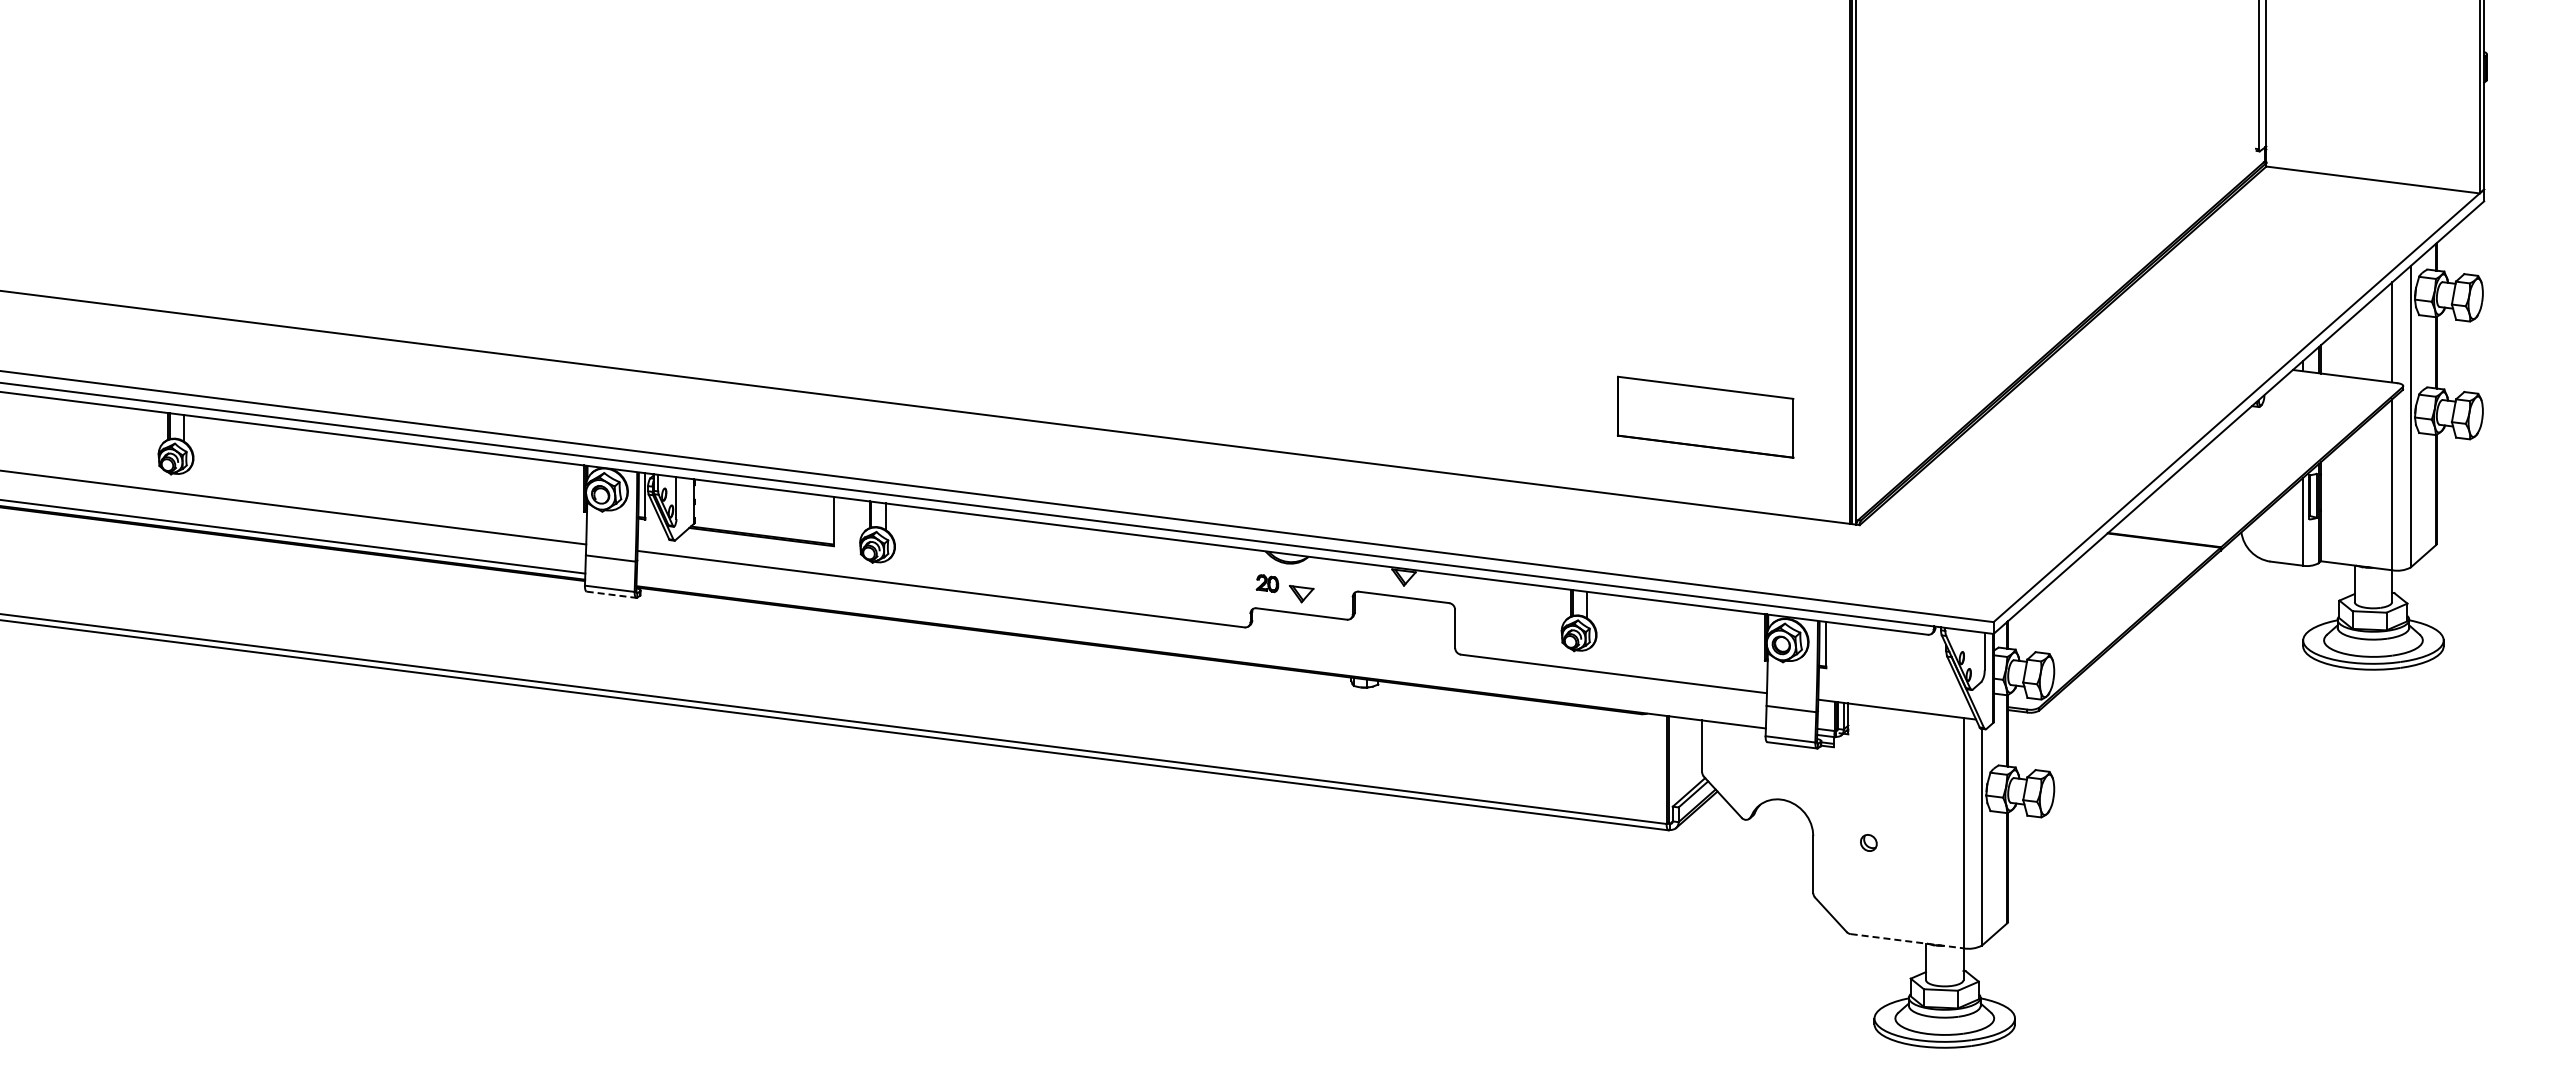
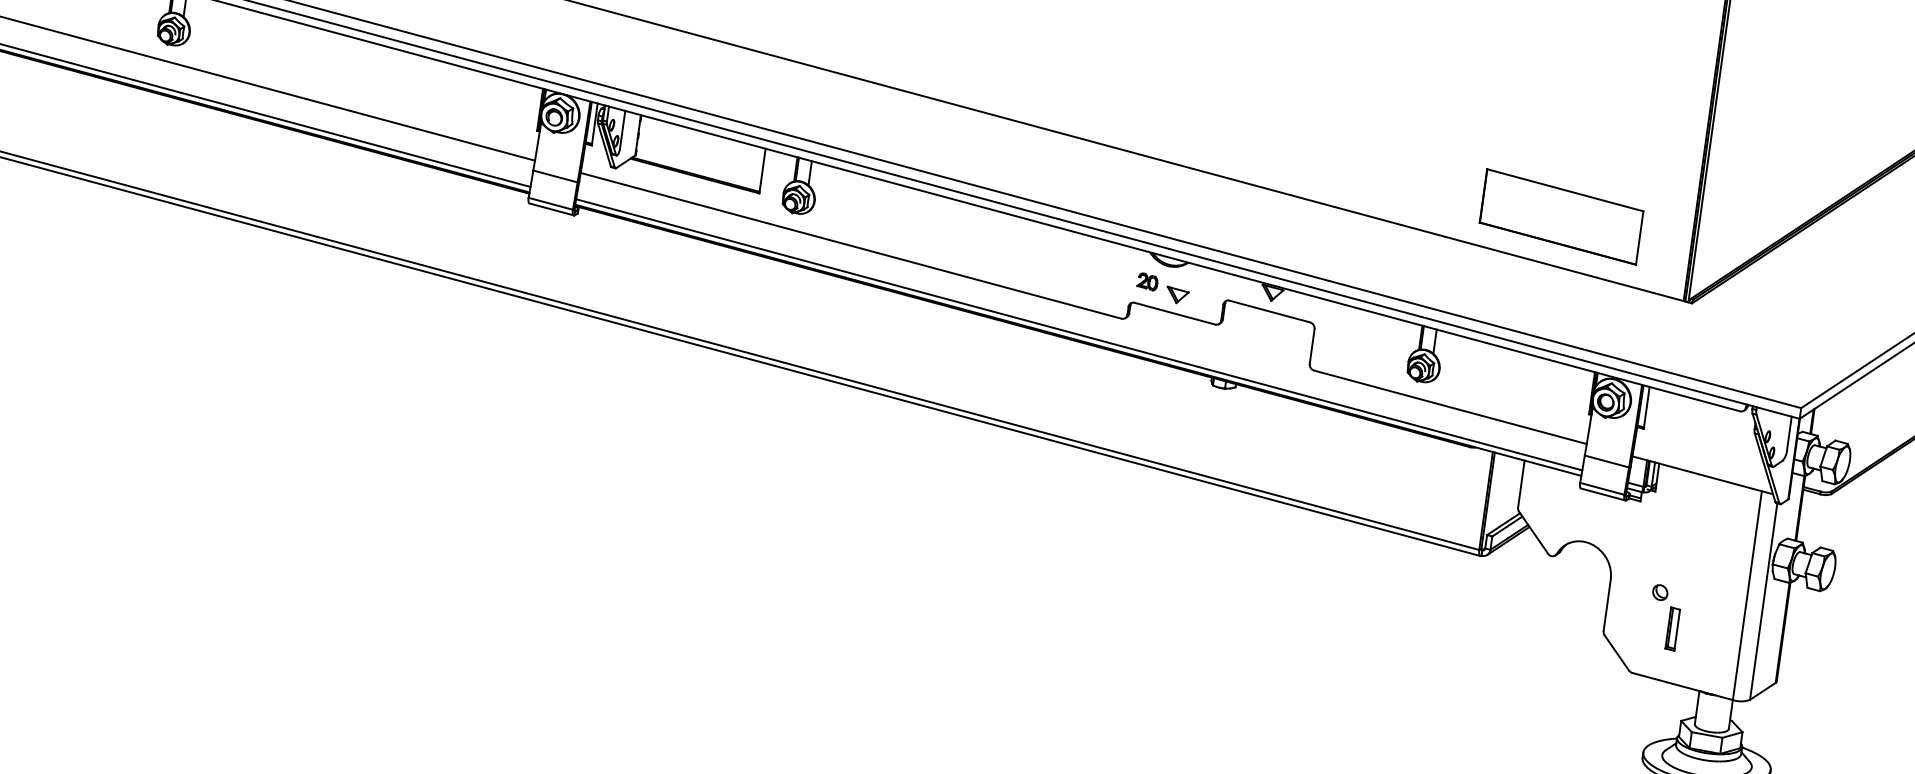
part: (1705, 416) -> (1561, 216), moved
line: (612, 594) -> (552, 209), dashed -> solid
line: (1201, 651) -> (1079, 335), added
part: (1887, 880) -> (1672, 629), added
line: (1907, 941) -> (1682, 686), dashed -> solid

